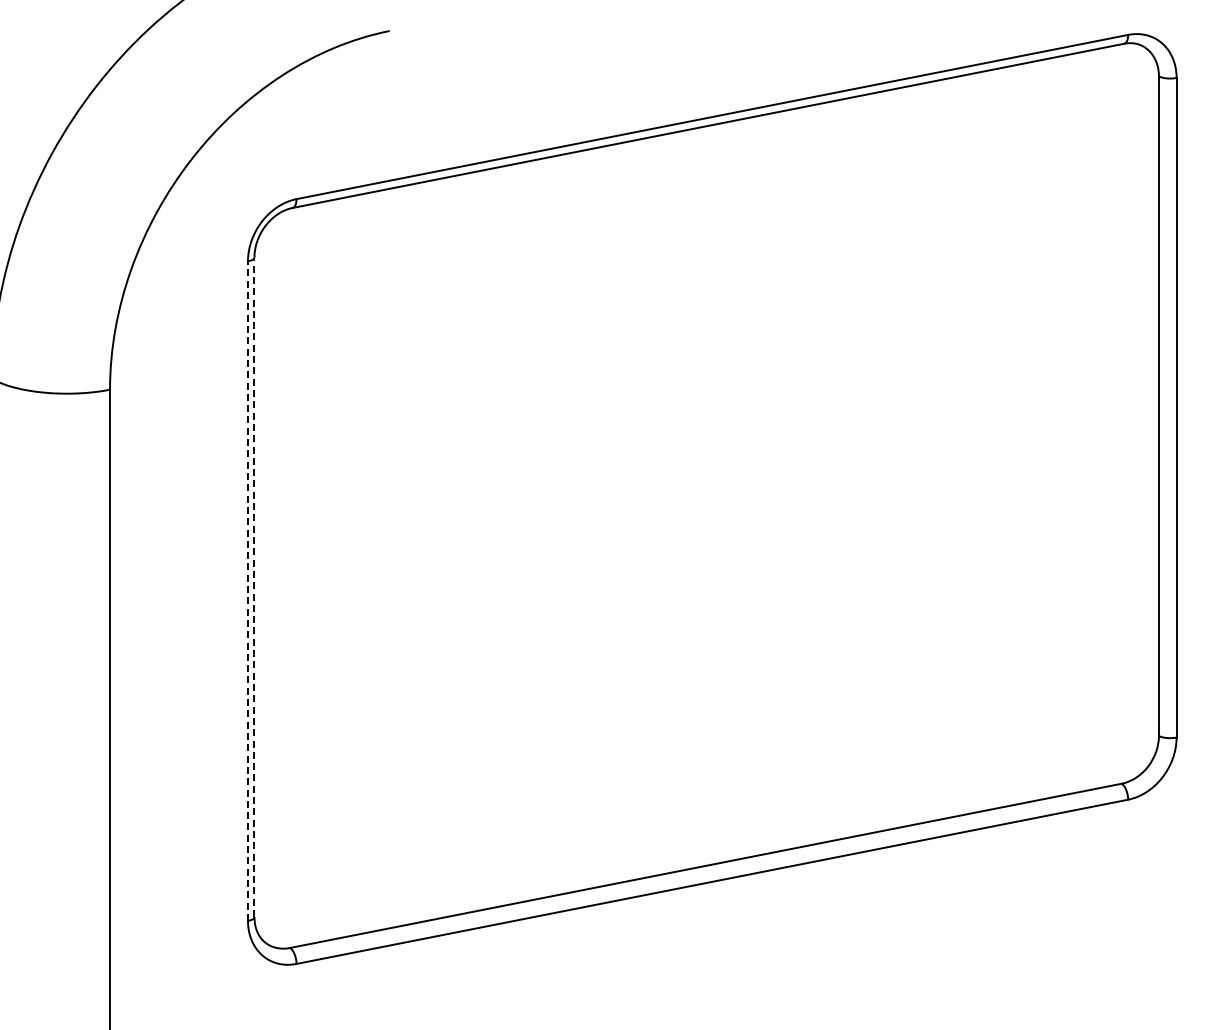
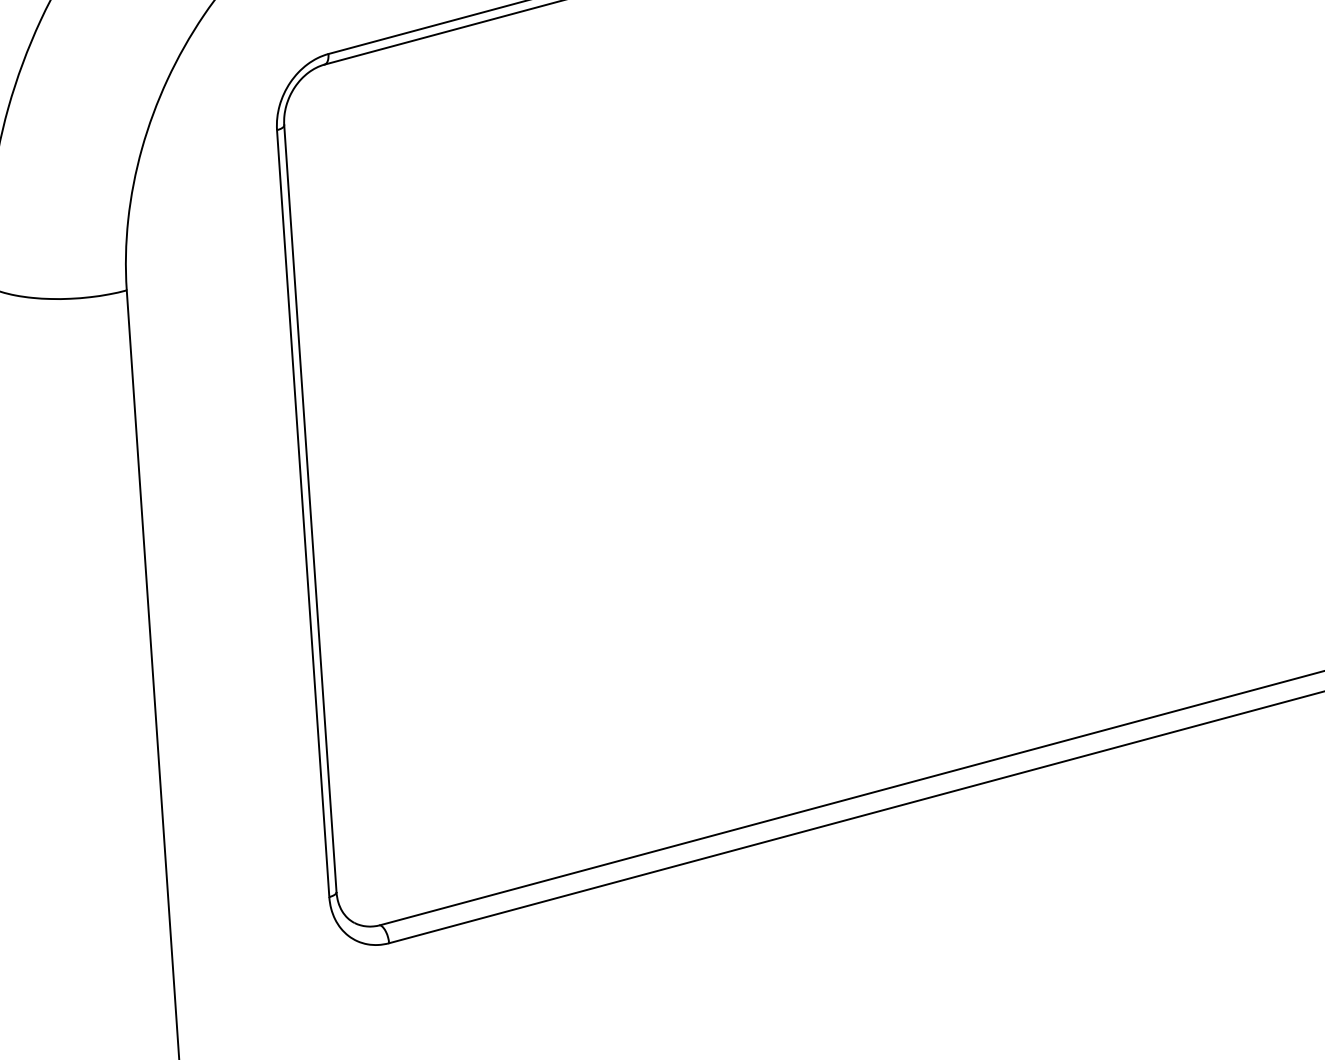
line: (254, 587) -> (310, 508), dashed -> solid
line: (248, 591) -> (303, 514), dashed -> solid

